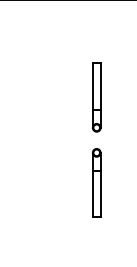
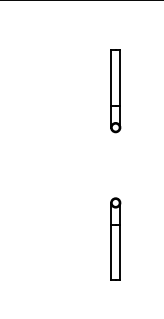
part: (96, 97) -> (115, 91), moved
part: (96, 182) -> (115, 238), moved

